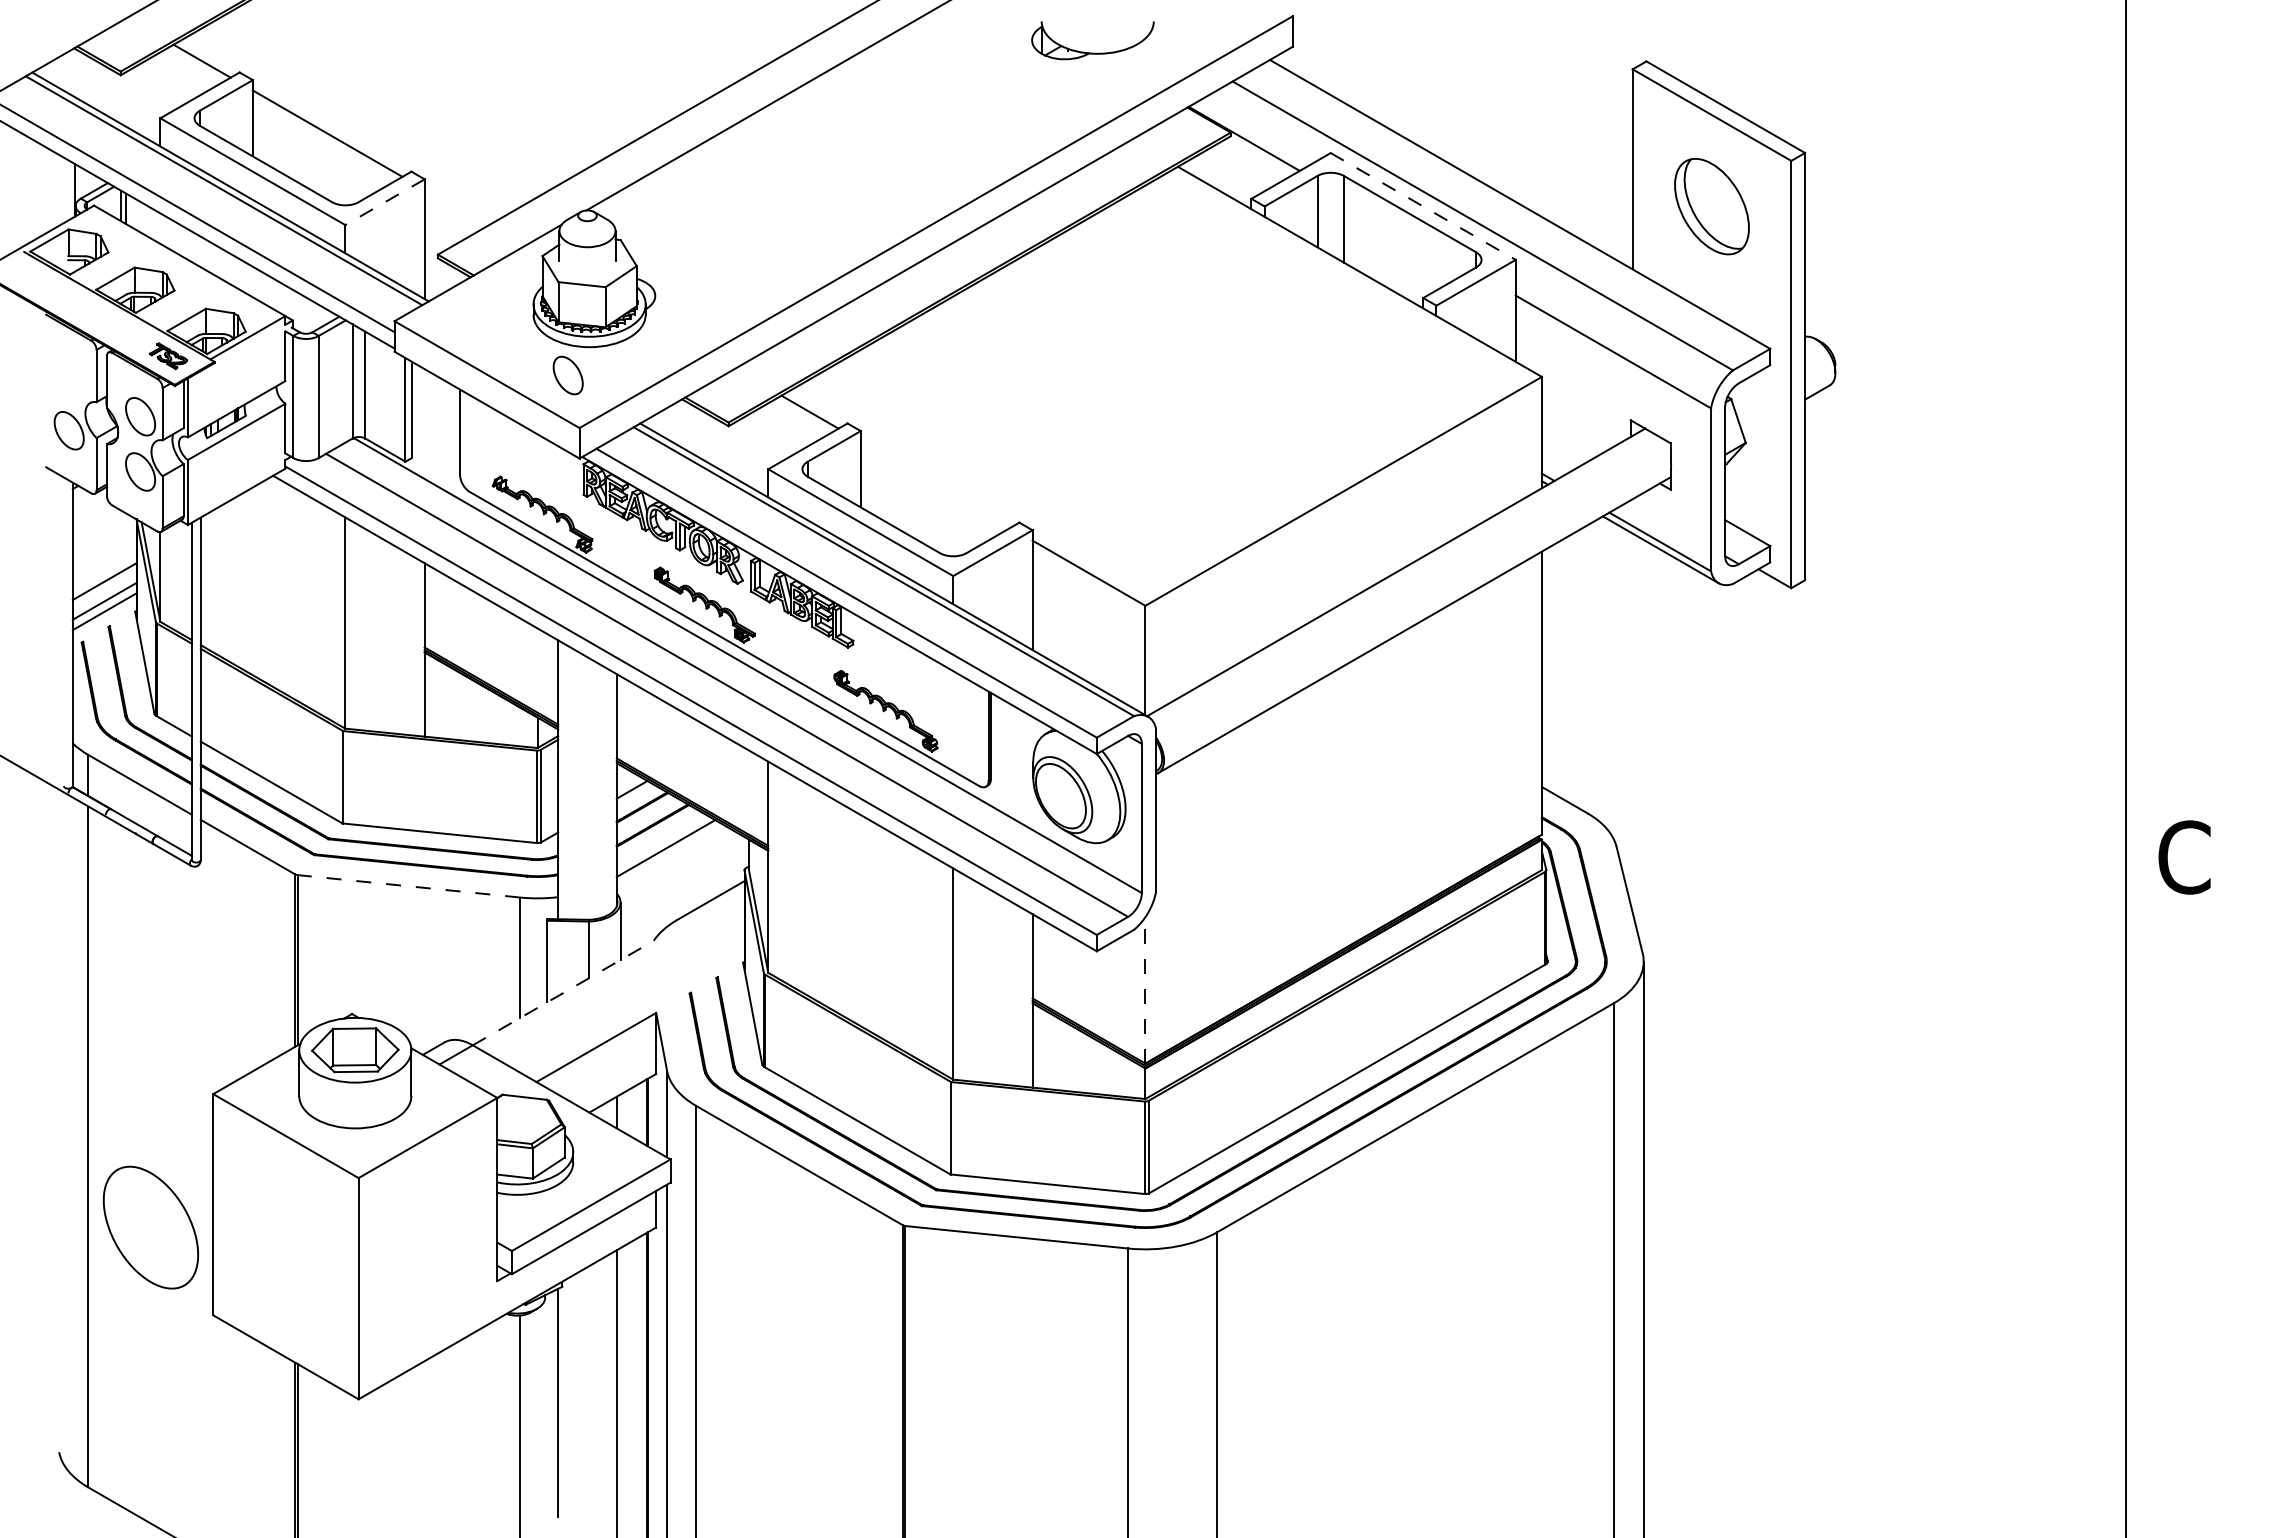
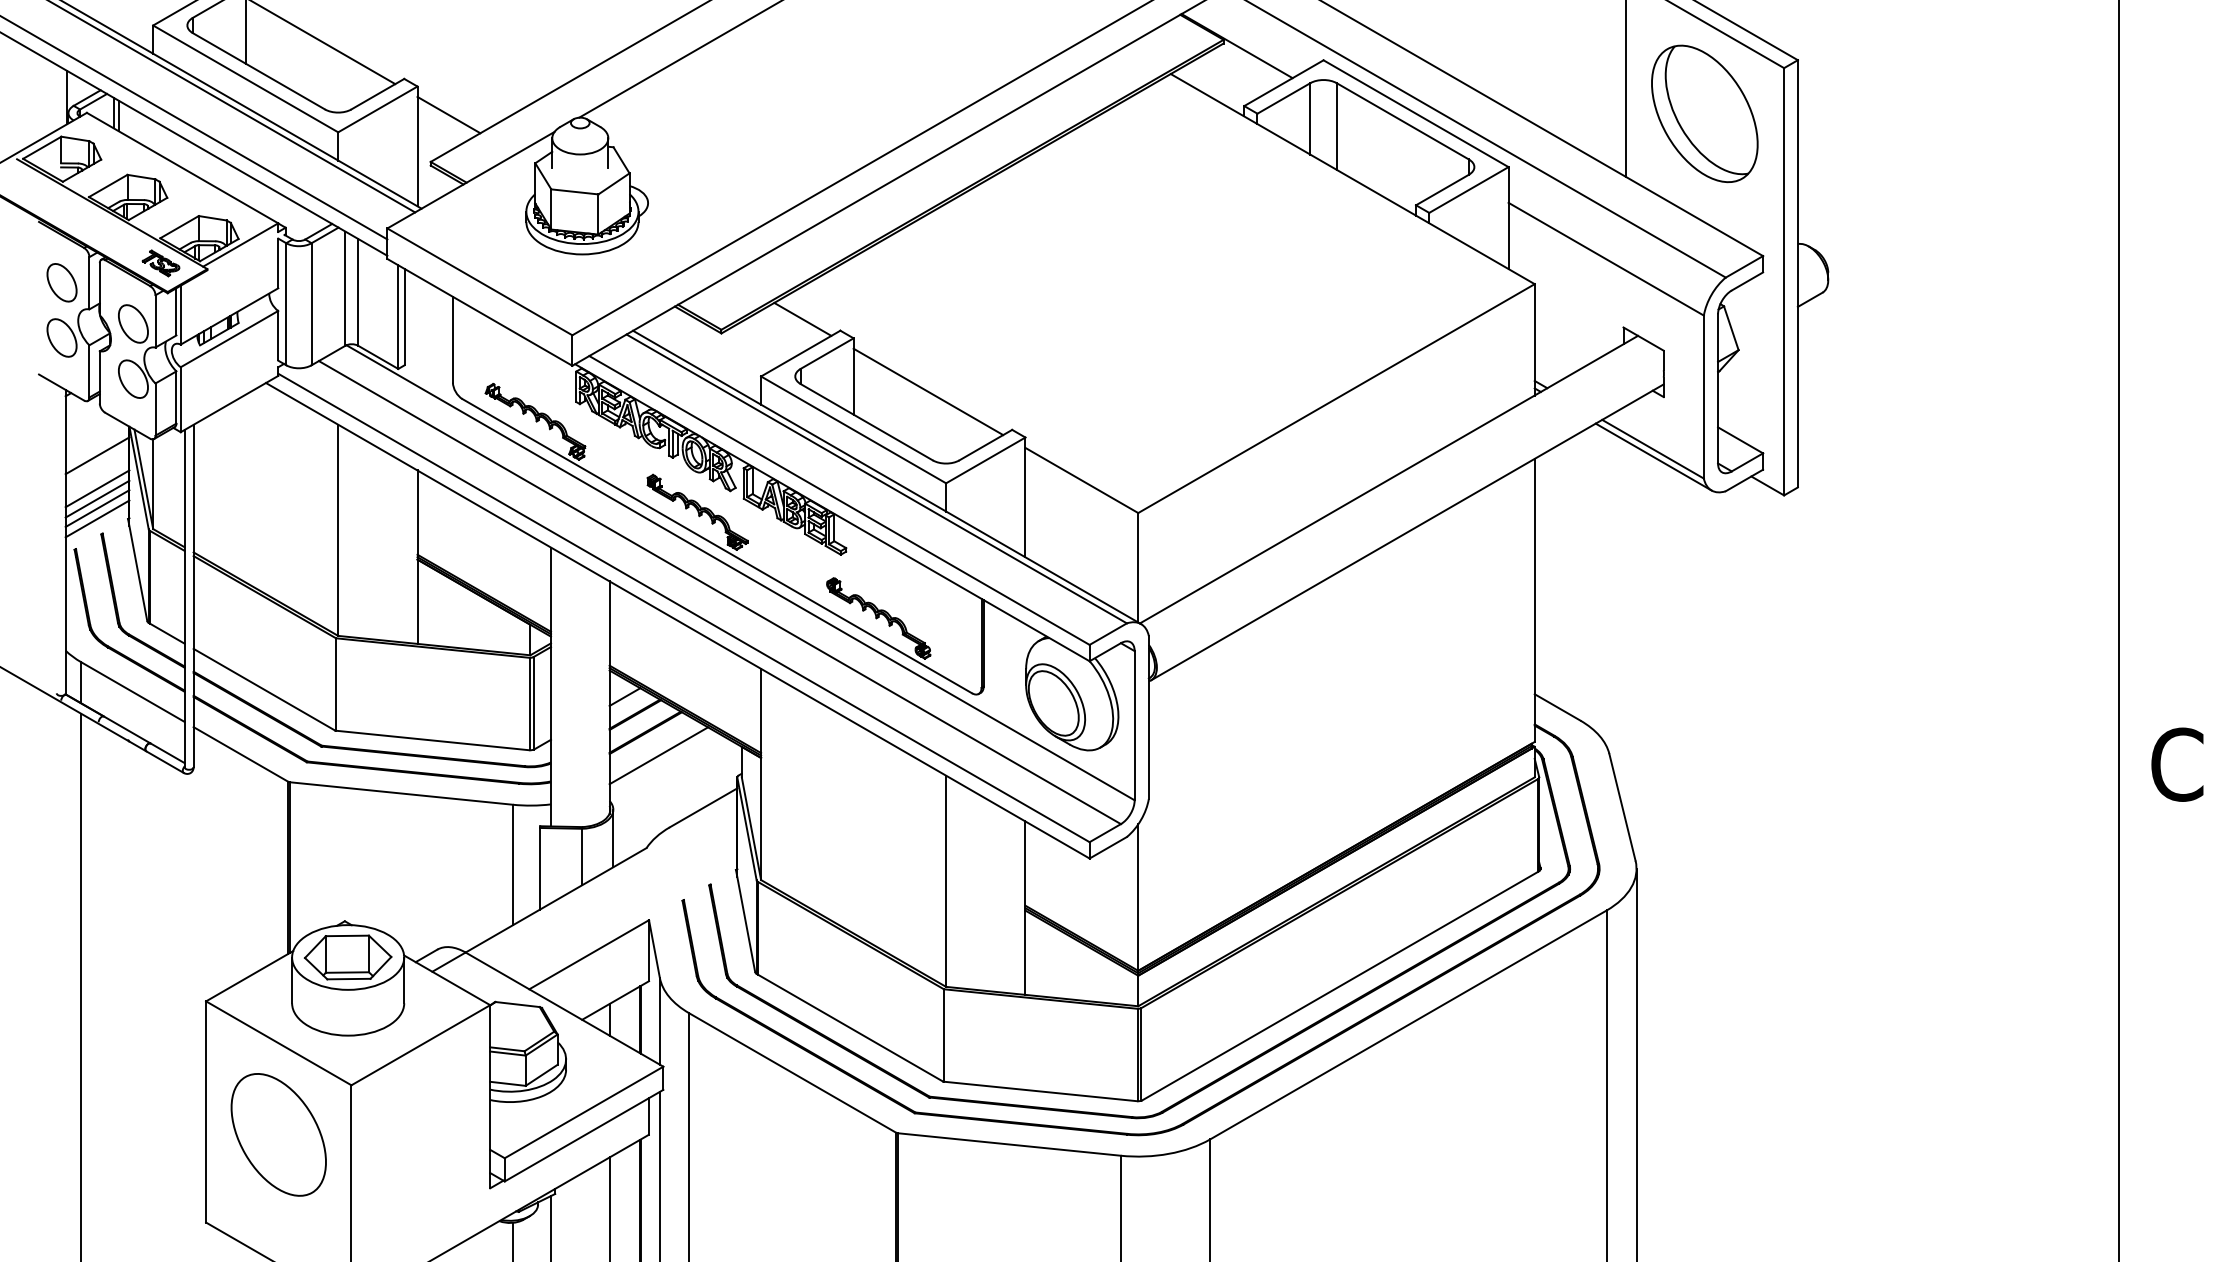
line: (385, 202) -> (378, 109), dashed -> solid
line: (1423, 206) -> (1416, 113), dashed -> solid
part: (1711, 206) -> (1704, 113), size x1.43
line: (455, 207) -> (448, 114), added
part: (567, 375) -> (61, 282), moved
line: (935, 484) -> (928, 391), added
line: (104, 548) -> (97, 455), added
line: (104, 591) -> (97, 498), added
line: (408, 886) -> (401, 793), dashed -> solid
line: (1145, 989) -> (1138, 896), dashed -> solid
line: (563, 992) -> (556, 899), dashed -> solid
part: (150, 1227) -> (278, 1134), moved

